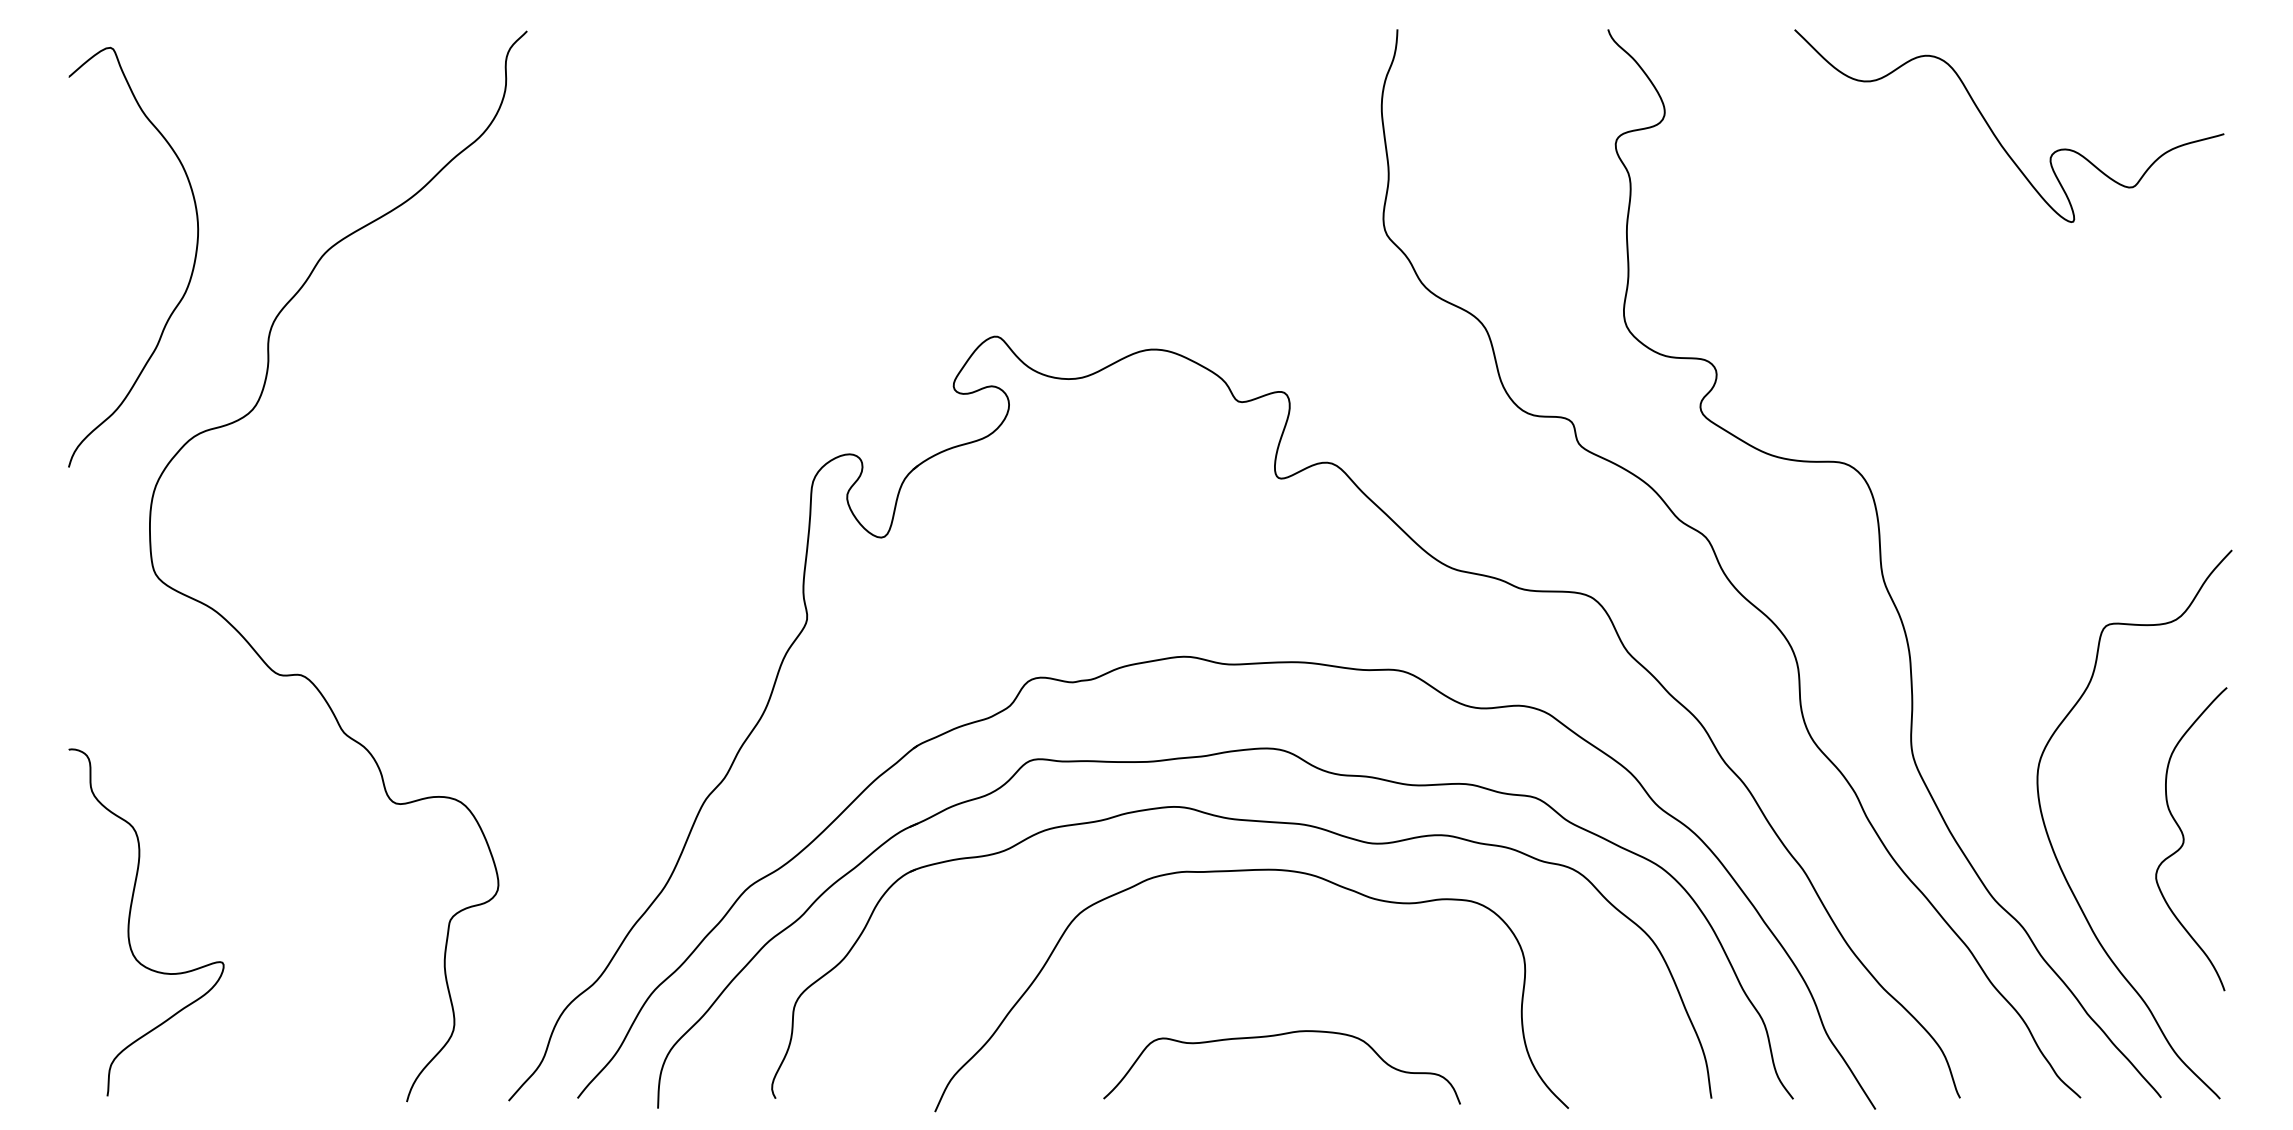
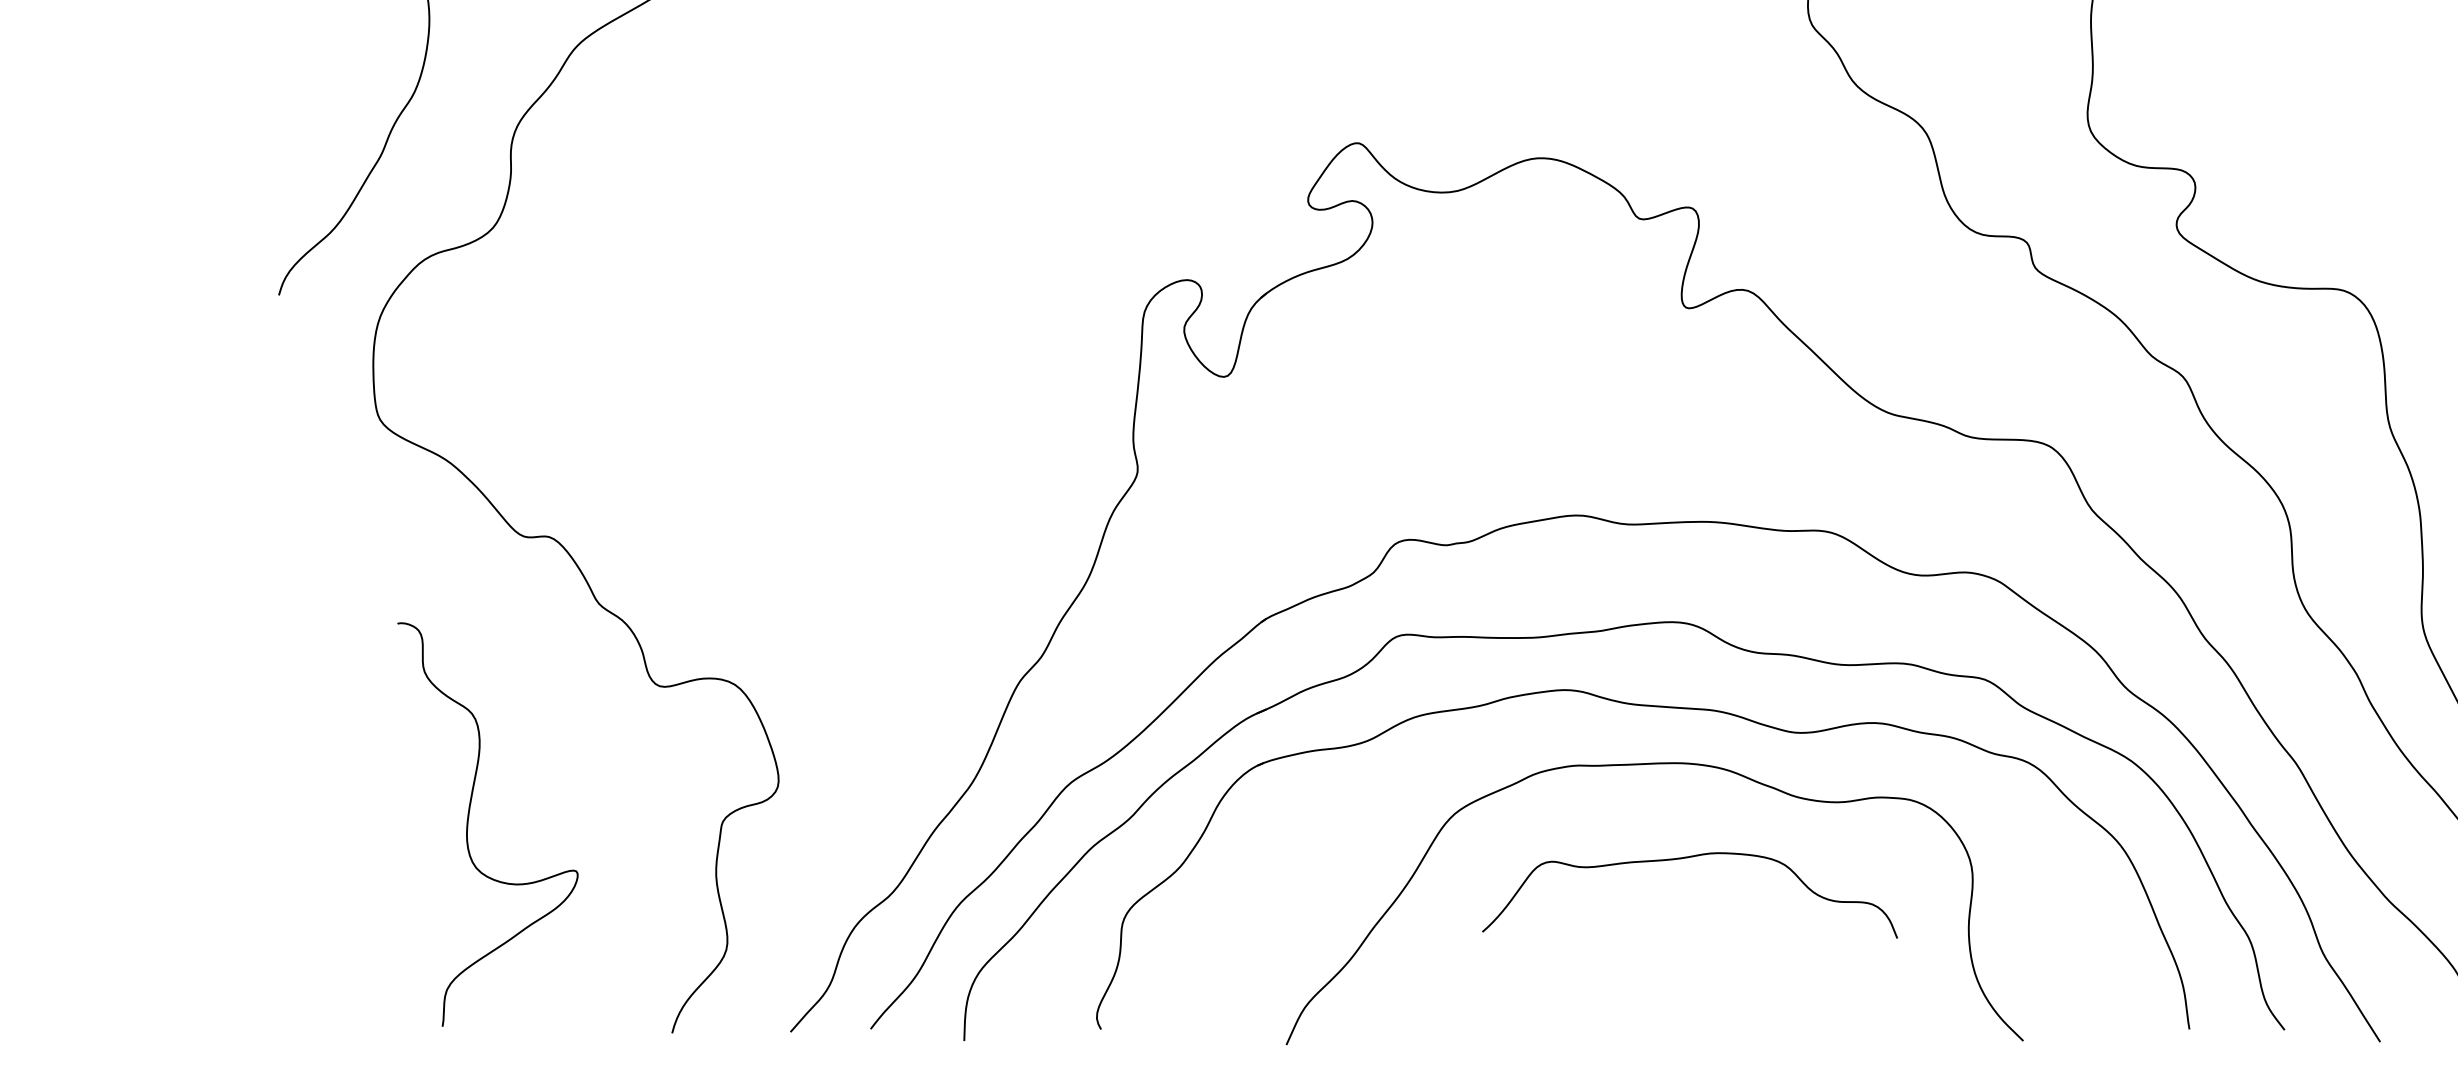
curve: (130, 918) -> (469, 819), moved
curve: (1276, 1036) -> (1683, 859), moved

